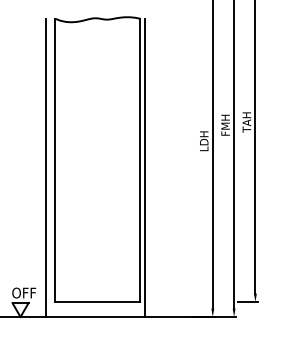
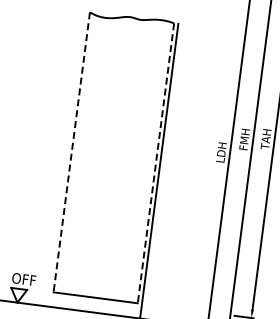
line: (55, 160) -> (72, 152), solid -> dashed
line: (140, 160) -> (156, 163), solid -> dashed
line: (45, 167) -> (61, 158), removed

